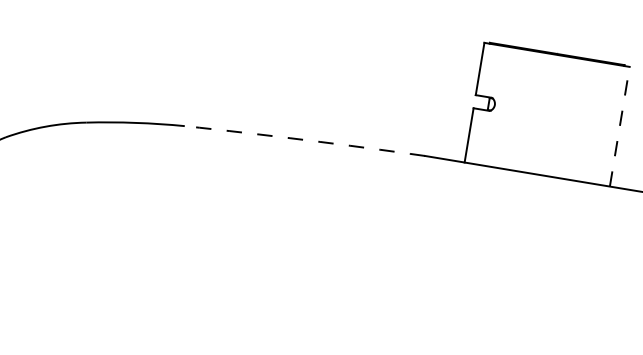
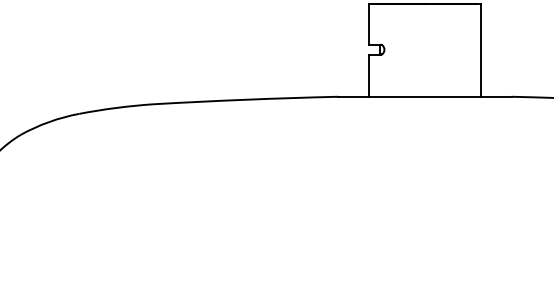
line: (620, 126) -> (481, 50), dashed -> solid
arc: (305, 139) -> (246, 99), dashed -> solid

